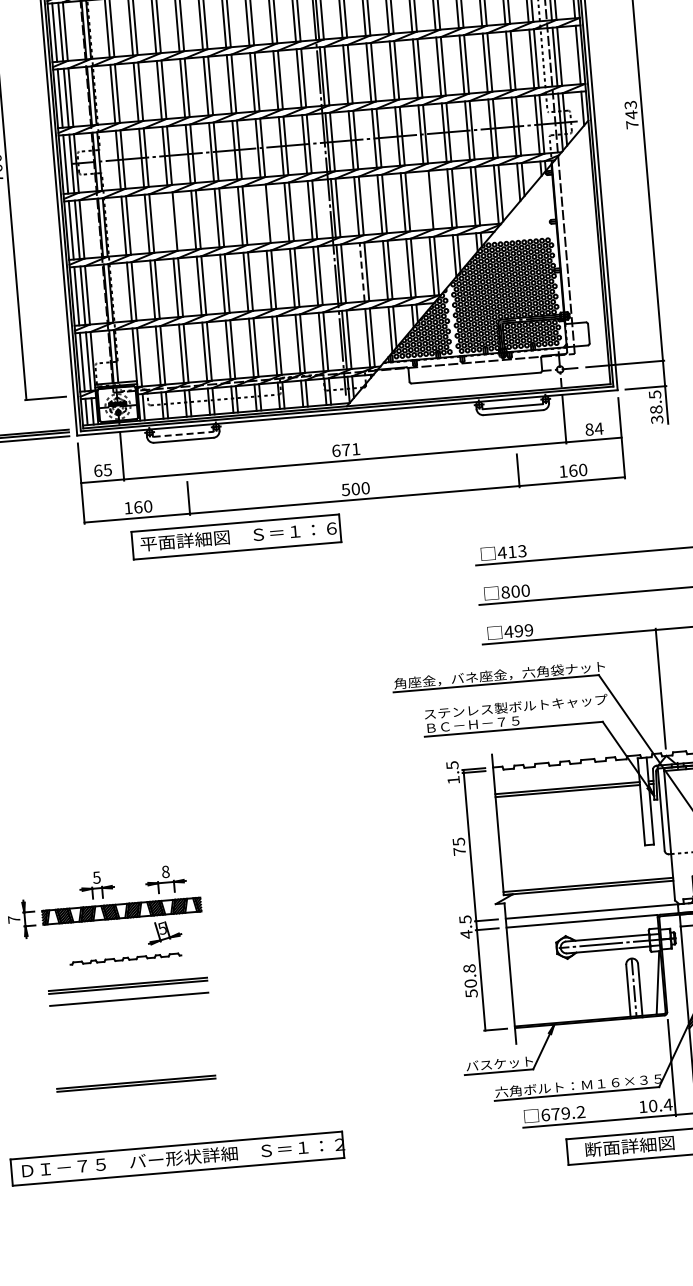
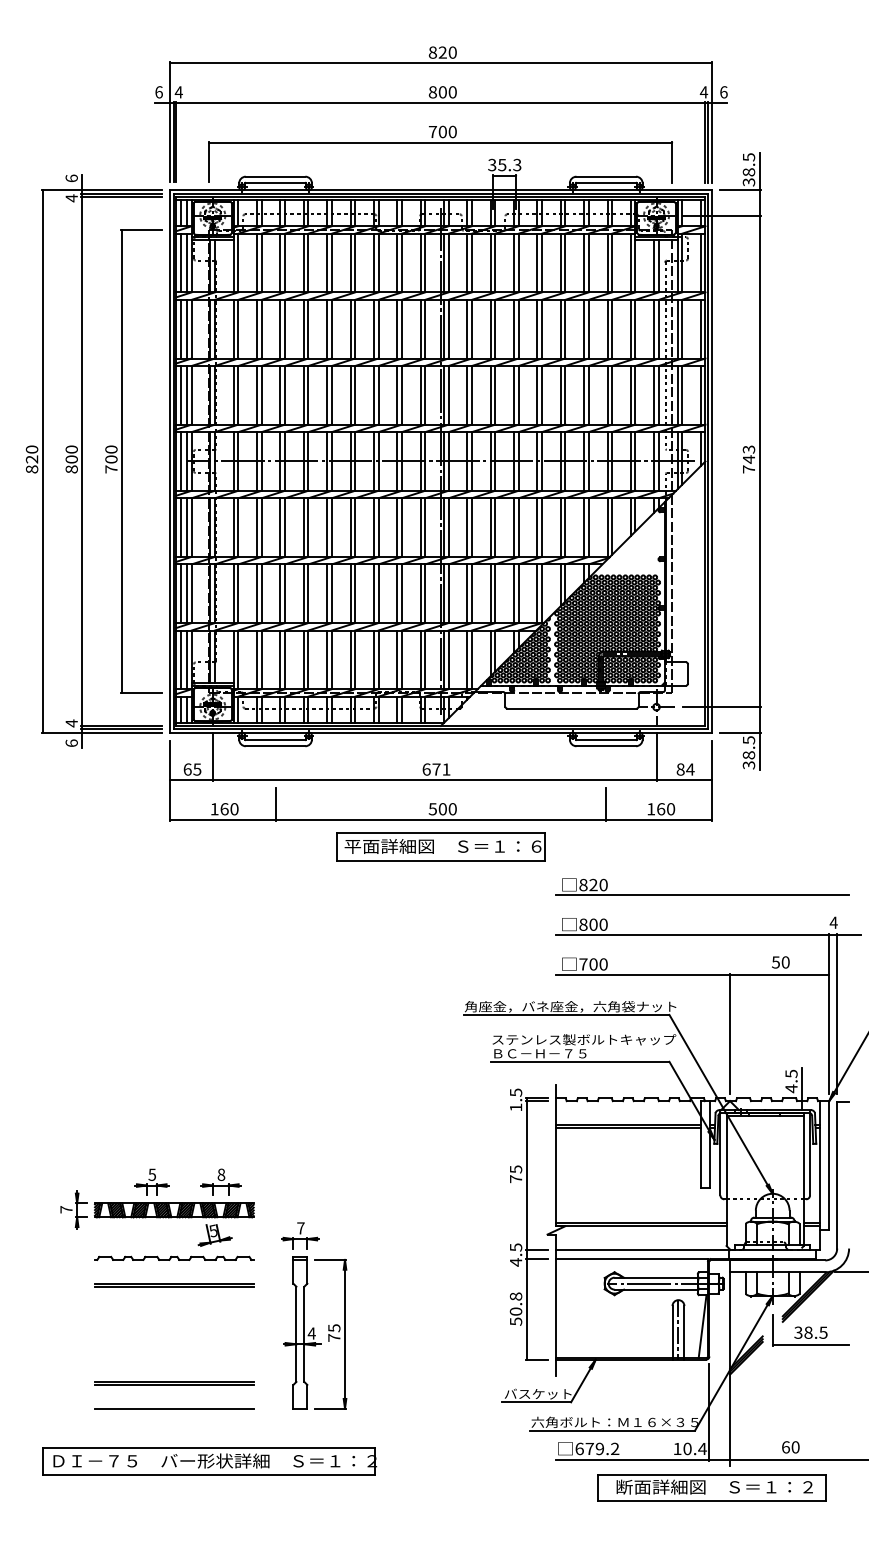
line: (426, 200) -> (537, 527), added
line: (263, 214) -> (373, 527), added
line: (170, 221) -> (280, 527), added
line: (362, 272) -> (467, 593), dashed -> solid
line: (183, 434) -> (275, 740), dashed -> solid
part: (235, 536) -> (440, 846), moved
text: (511, 551) -> (592, 884), 413 -> 820
text: (517, 631) -> (592, 964), 499 -> 700
part: (125, 958) -> (174, 1257), size x1.43
line: (129, 999) -> (174, 1408), moved
part: (260, 1005) -> (304, 1315), added

